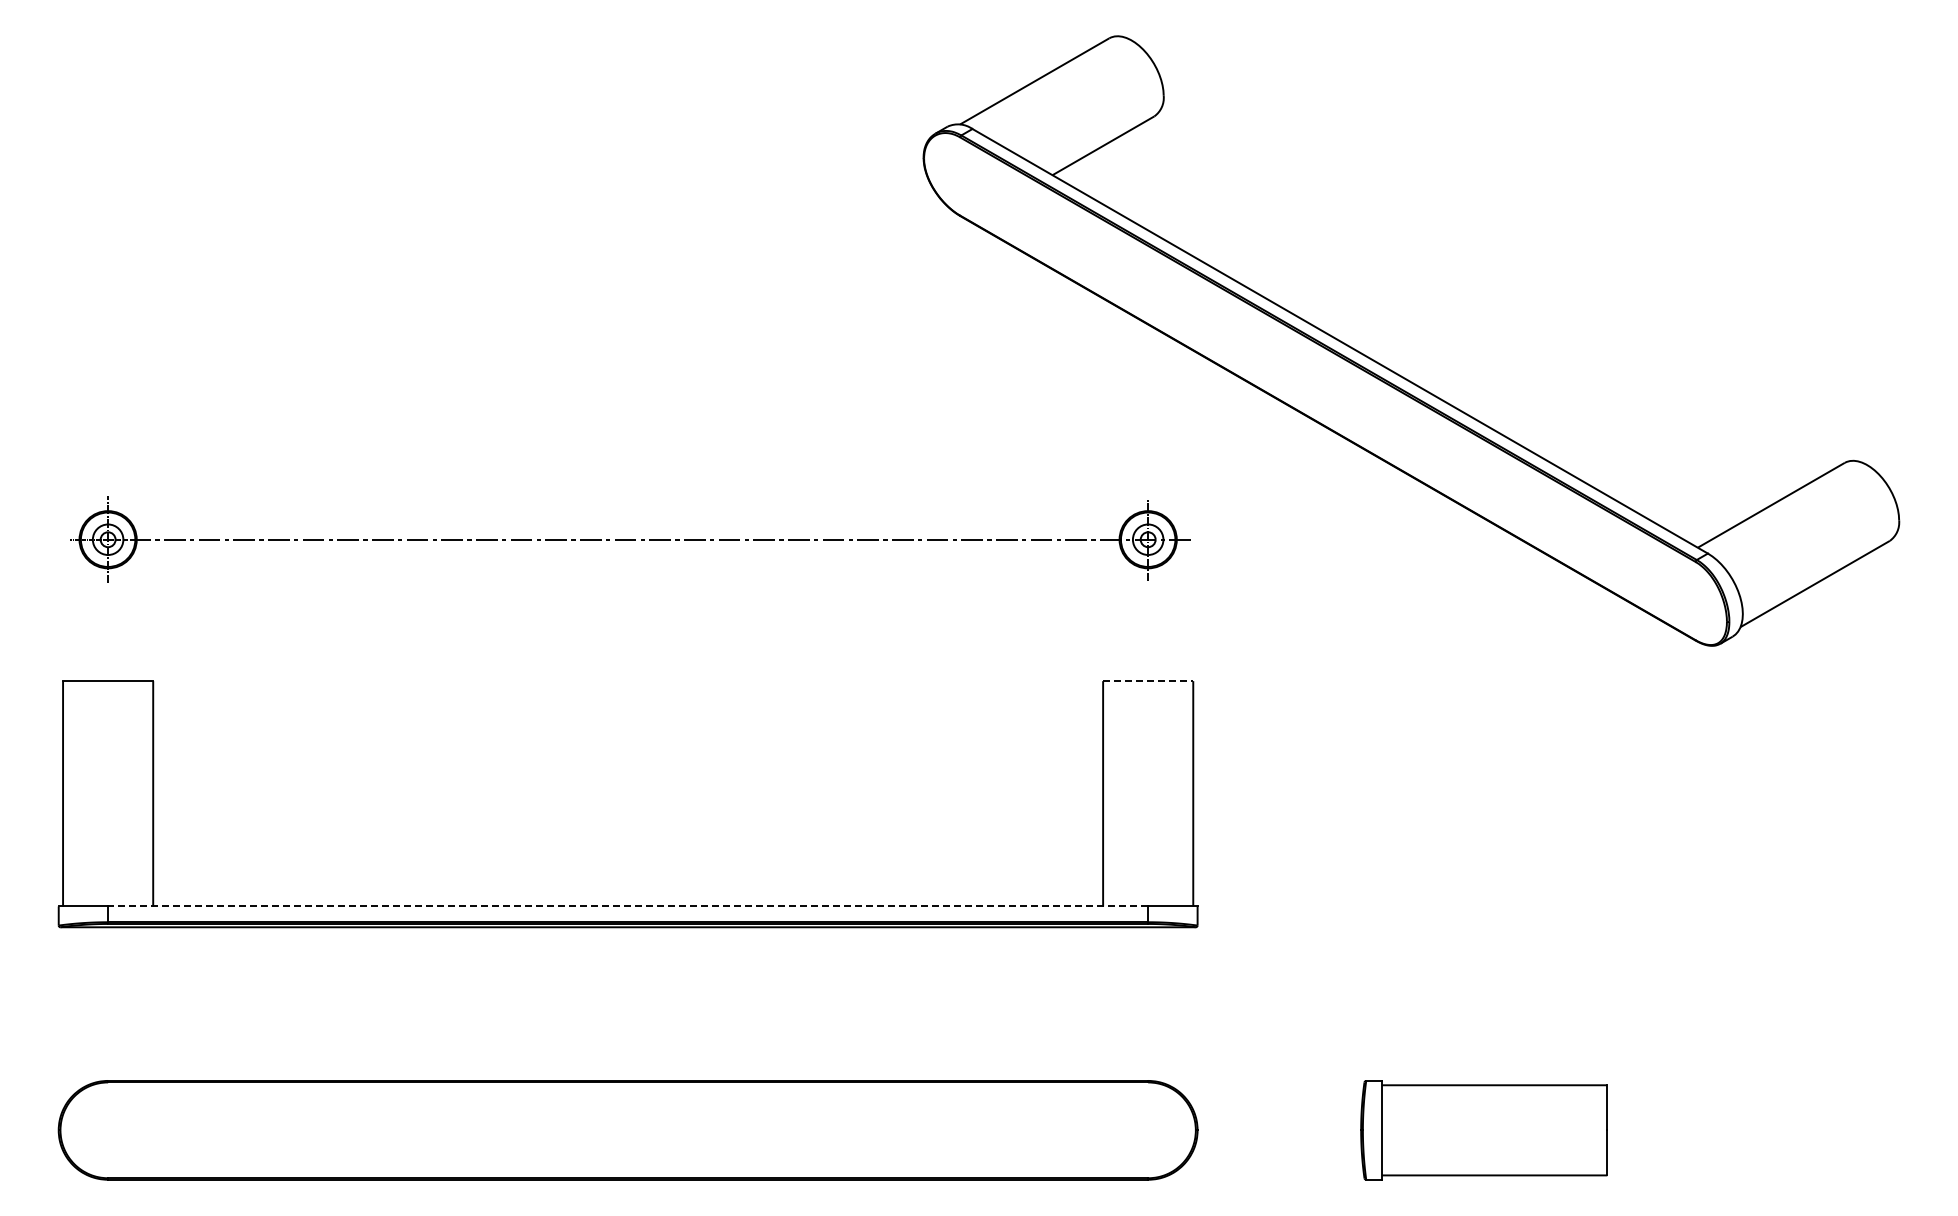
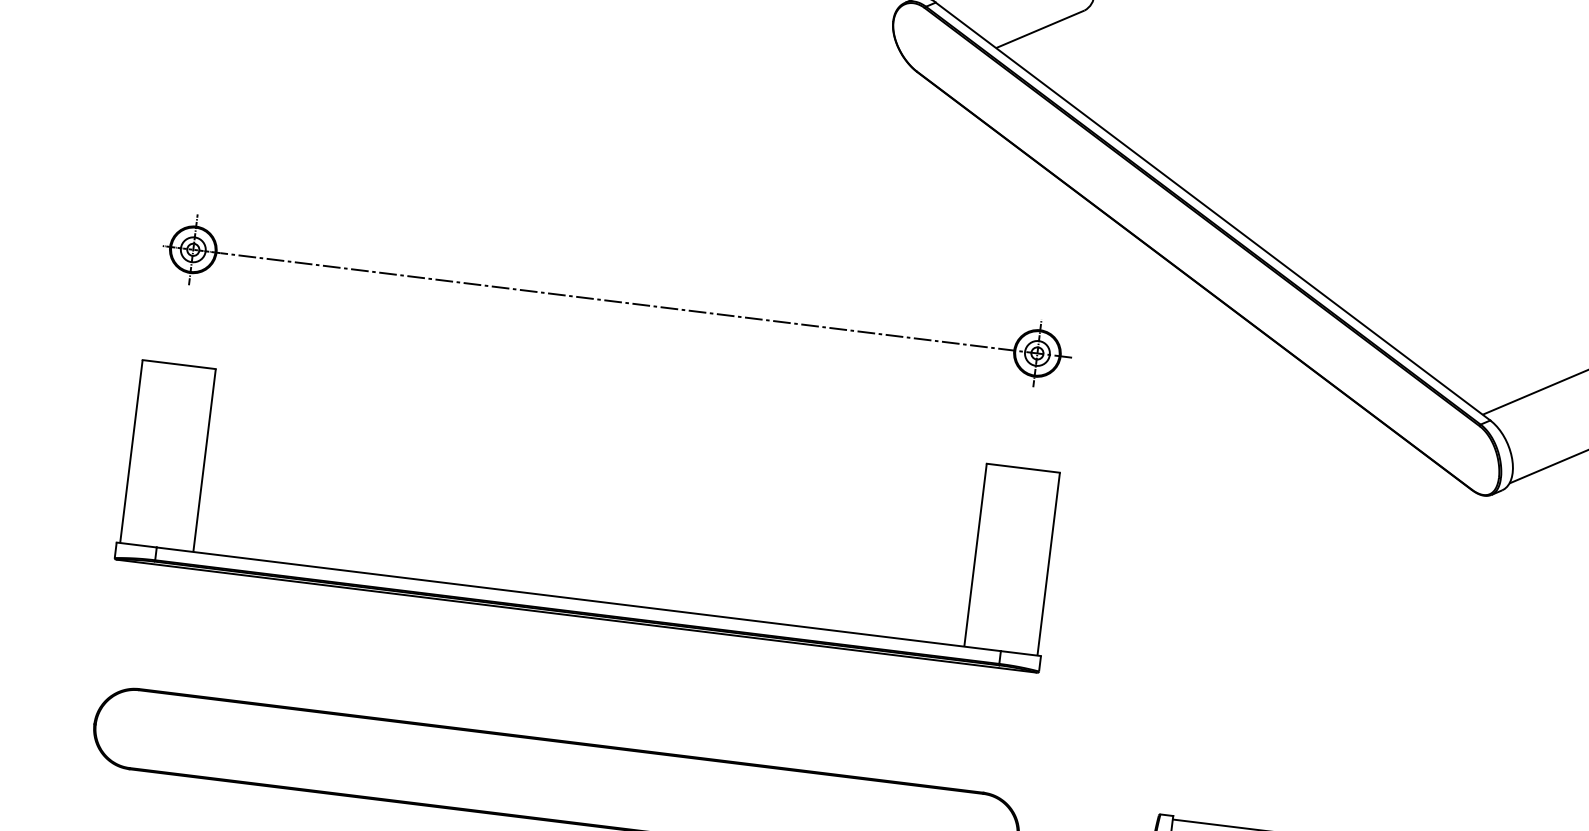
line: (1148, 681) -> (1023, 468), dashed -> solid
line: (627, 906) -> (578, 599), dashed -> solid

